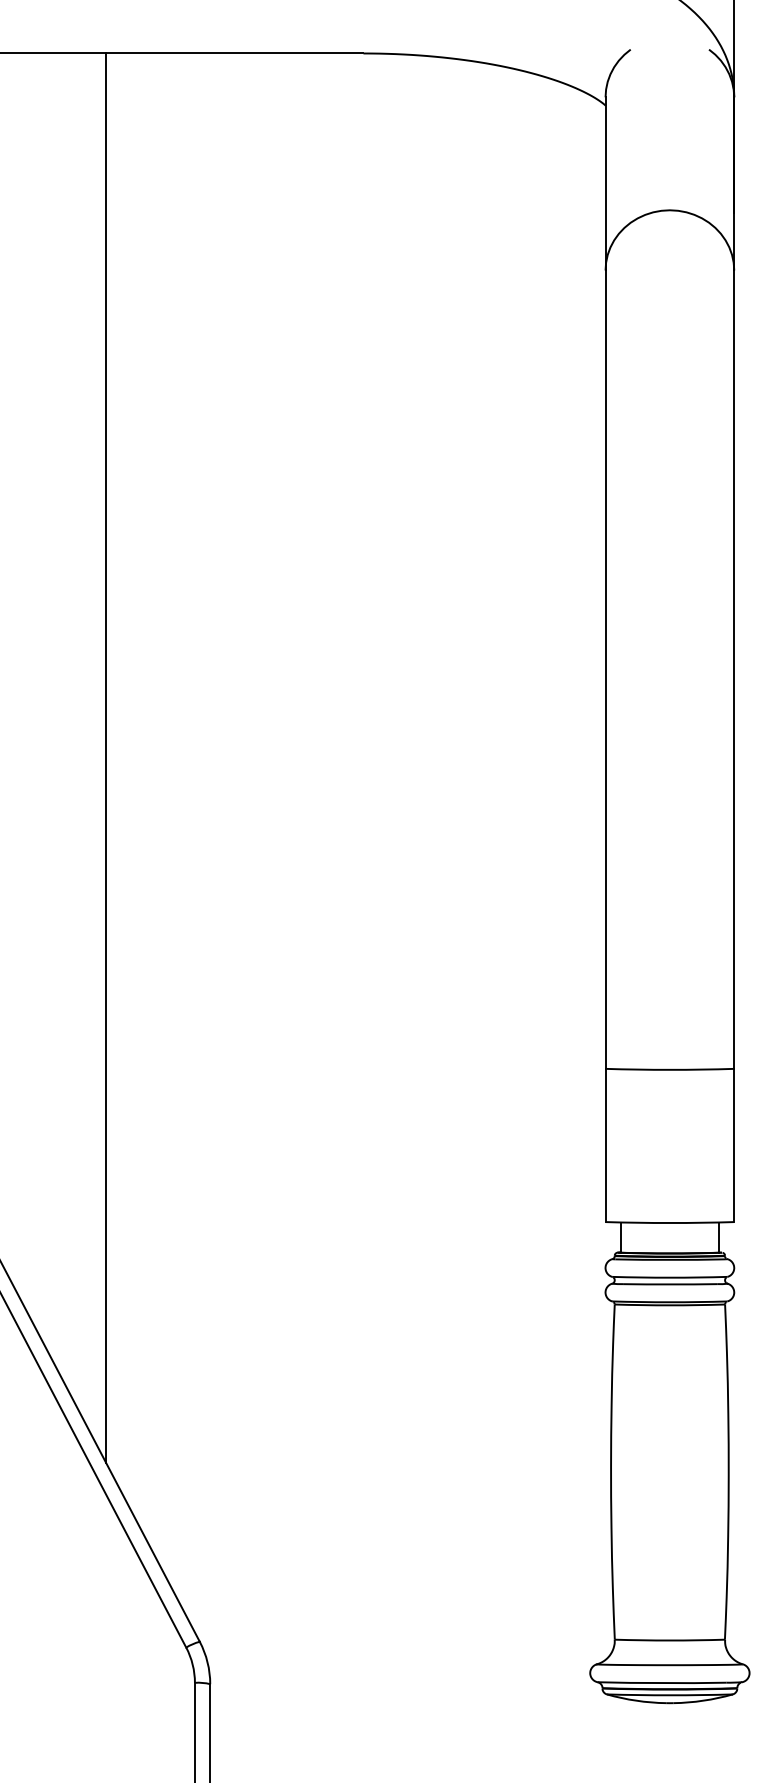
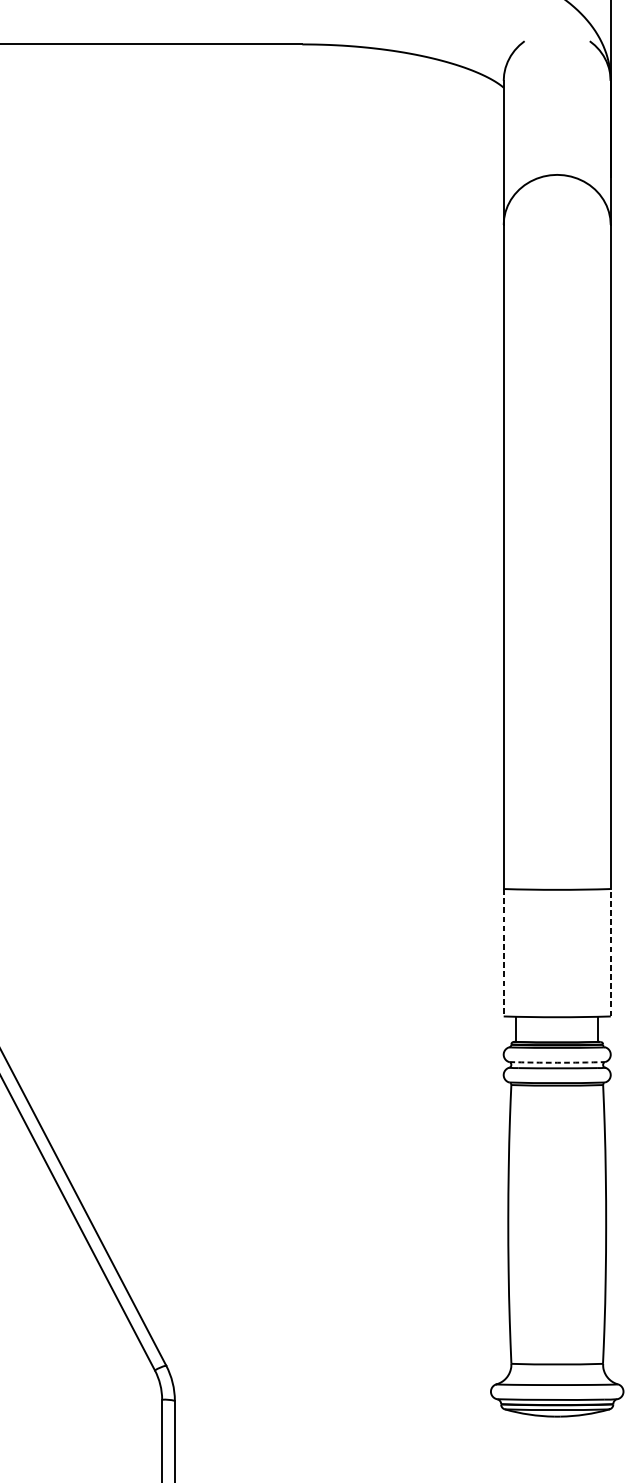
line: (106, 757) -> (88, 630), removed
line: (605, 1145) -> (503, 952), solid -> dashed
line: (734, 1145) -> (610, 952), solid -> dashed
arc: (669, 1277) -> (556, 1062), solid -> dashed

